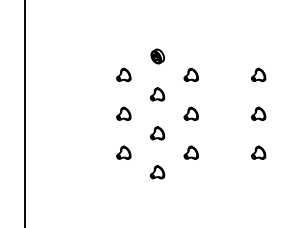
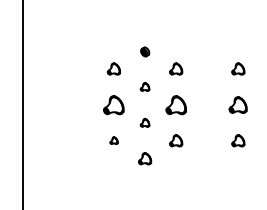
part: (157, 56) -> (145, 51), size x0.7
part: (157, 94) -> (145, 87), size x0.7
part: (123, 113) -> (113, 104), size x1.6
part: (190, 113) -> (175, 104), size x1.6
part: (258, 113) -> (238, 104), size x1.4
part: (157, 133) -> (145, 122), size x0.7
part: (123, 152) -> (113, 140), size x0.6

